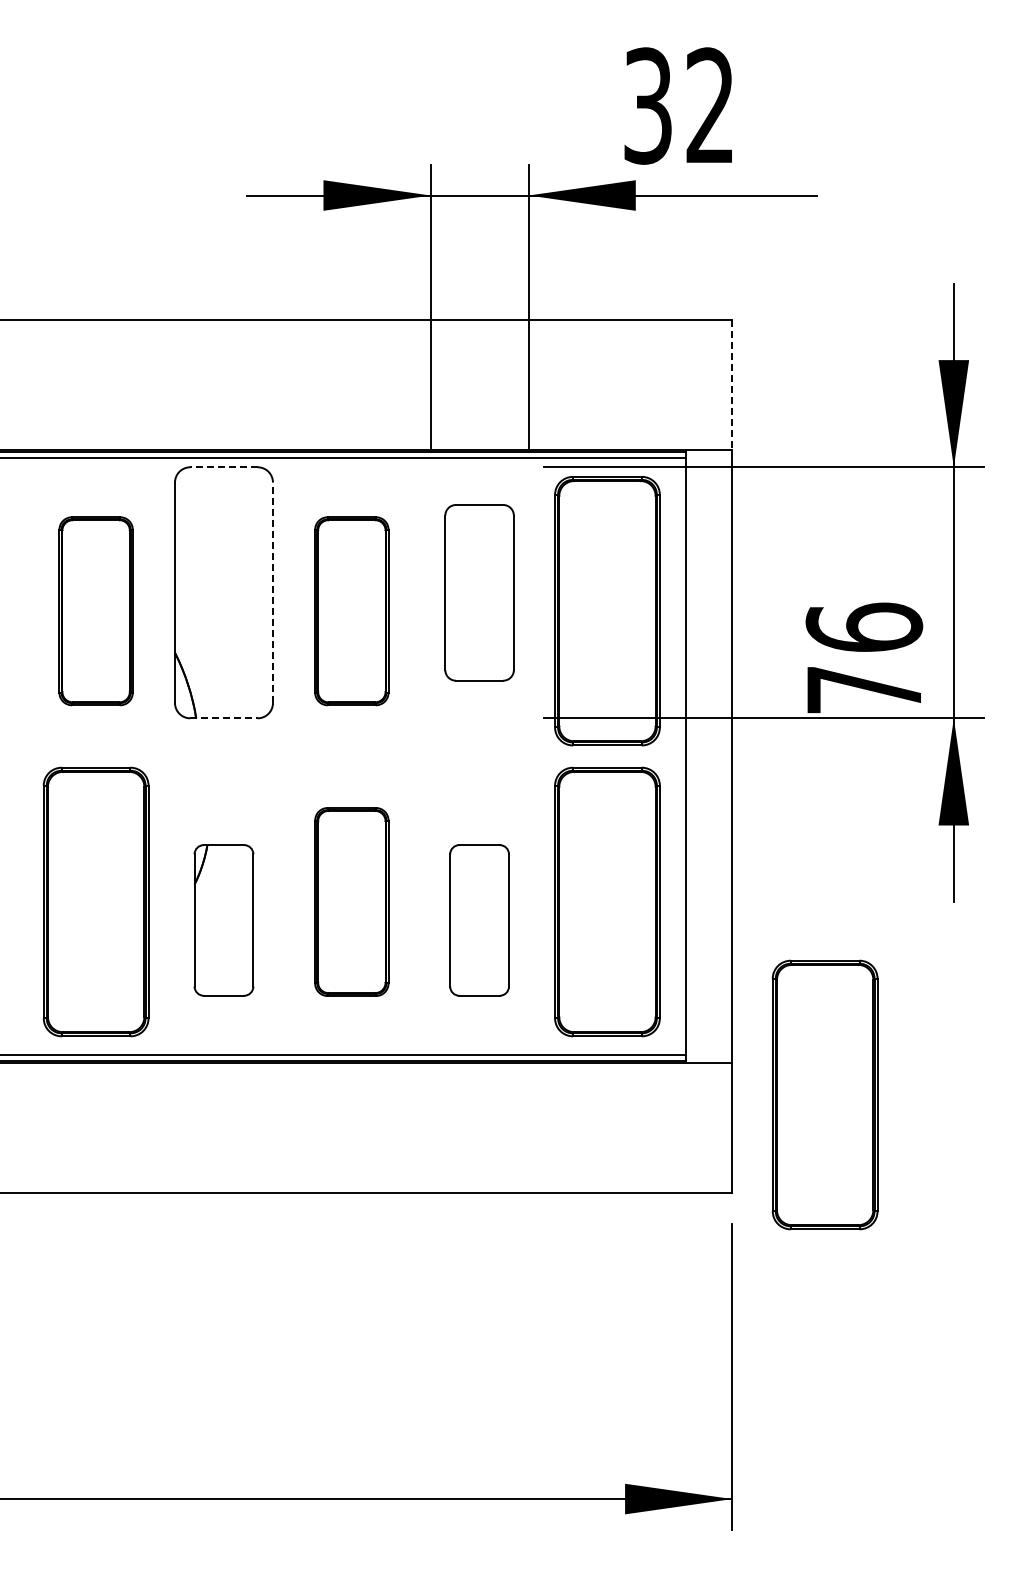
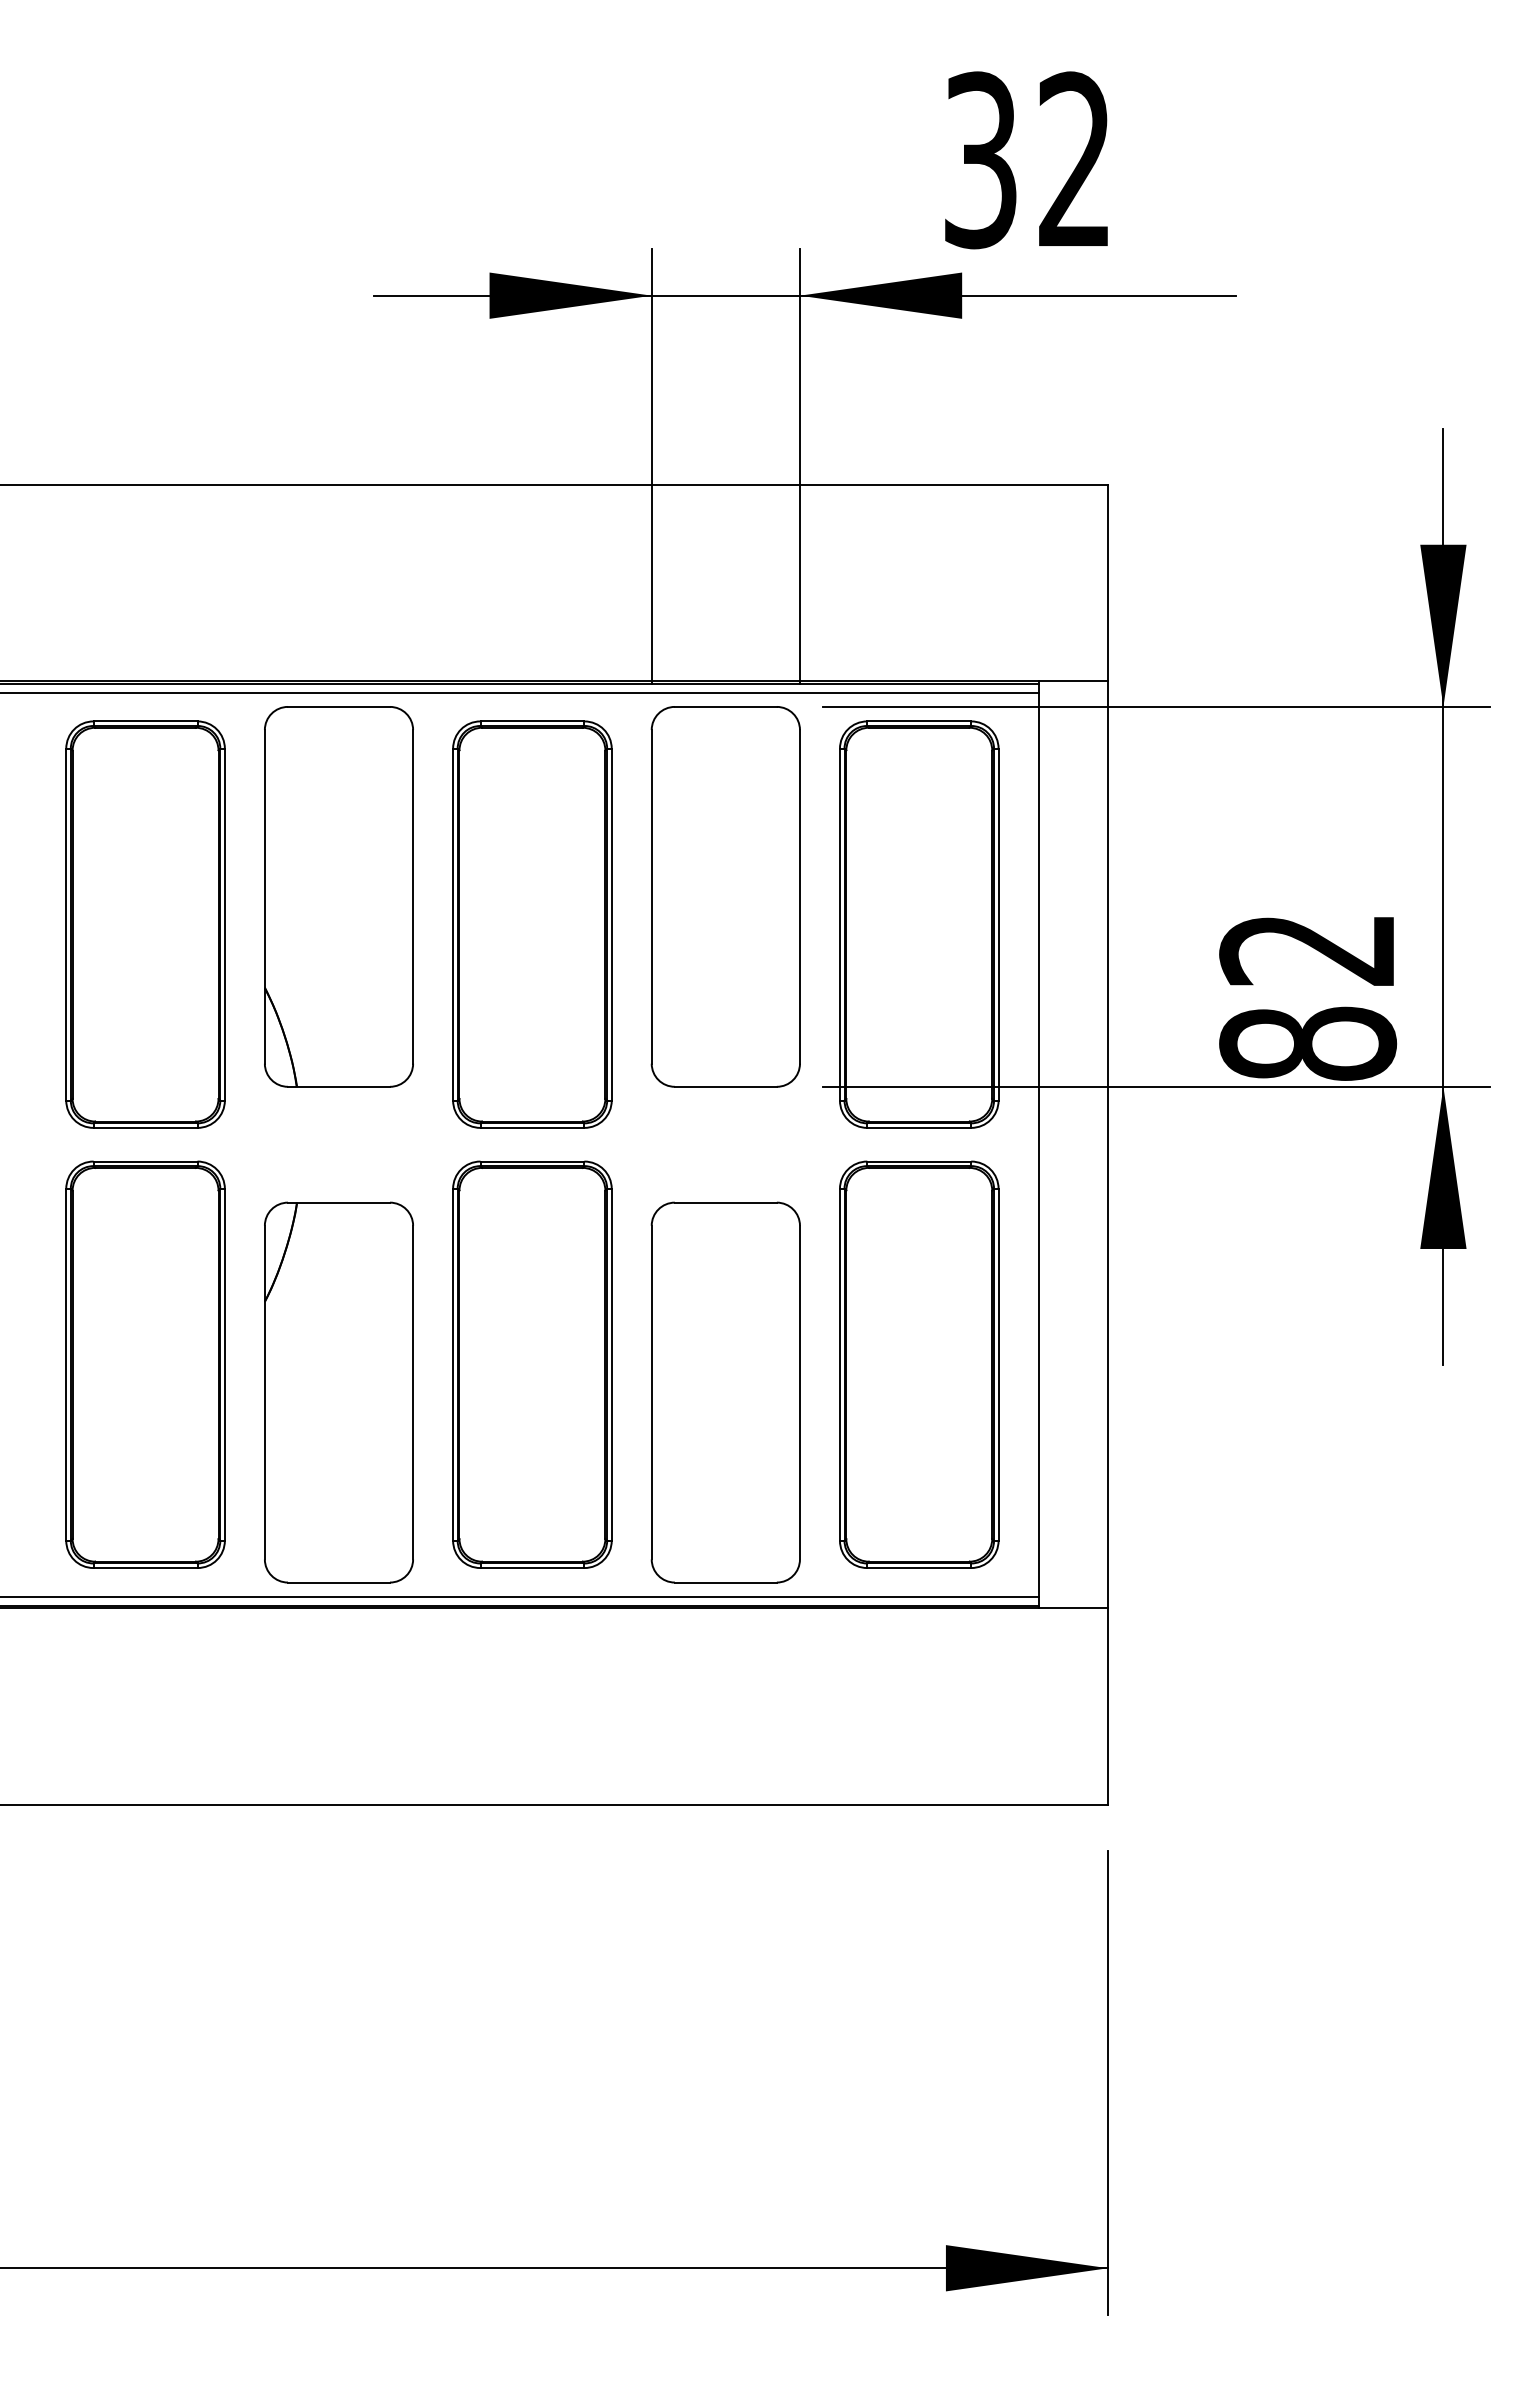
line: (732, 385) -> (1108, 583), dashed -> solid
line: (223, 467) -> (338, 707), dashed -> solid
line: (272, 592) -> (412, 896), dashed -> solid
part: (479, 592) -> (725, 896), size x1.43
part: (95, 611) -> (144, 925), size x1.43
part: (351, 611) -> (531, 925), size x1.43
text: (864, 658) -> (1308, 996), 76 -> 82
line: (223, 718) -> (338, 1087), dashed -> solid
part: (351, 901) -> (531, 1363), size x1.43
part: (223, 920) -> (338, 1392), size x1.67
part: (479, 920) -> (725, 1392), size x1.67
part: (824, 1094) -> (1247, 1656), removed

